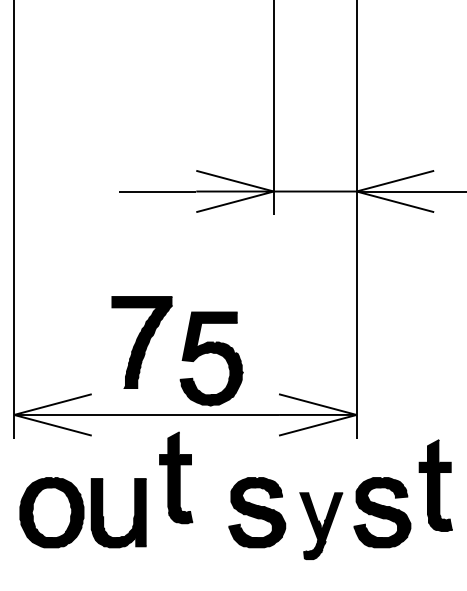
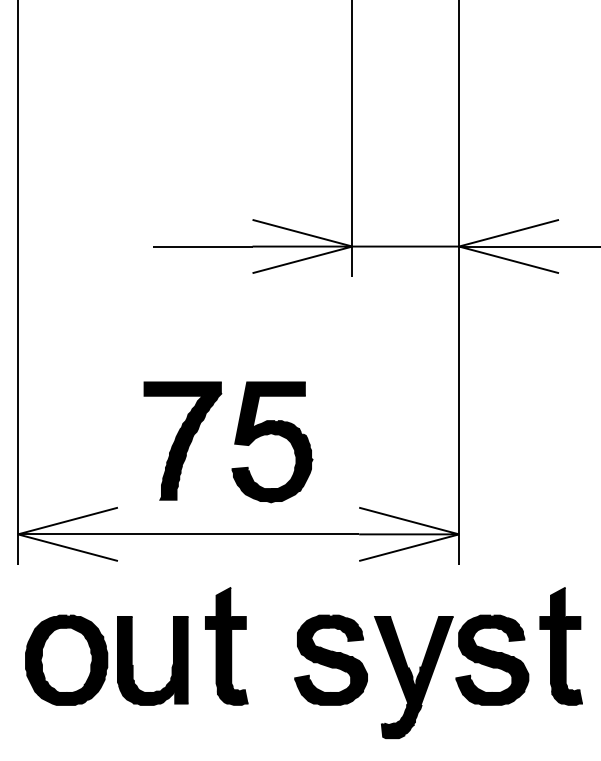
part: (213, 353) -> (274, 435), moved
part: (176, 477) -> (226, 646), moved
part: (435, 485) -> (560, 646), moved
part: (321, 526) -> (413, 677), size x1.43

